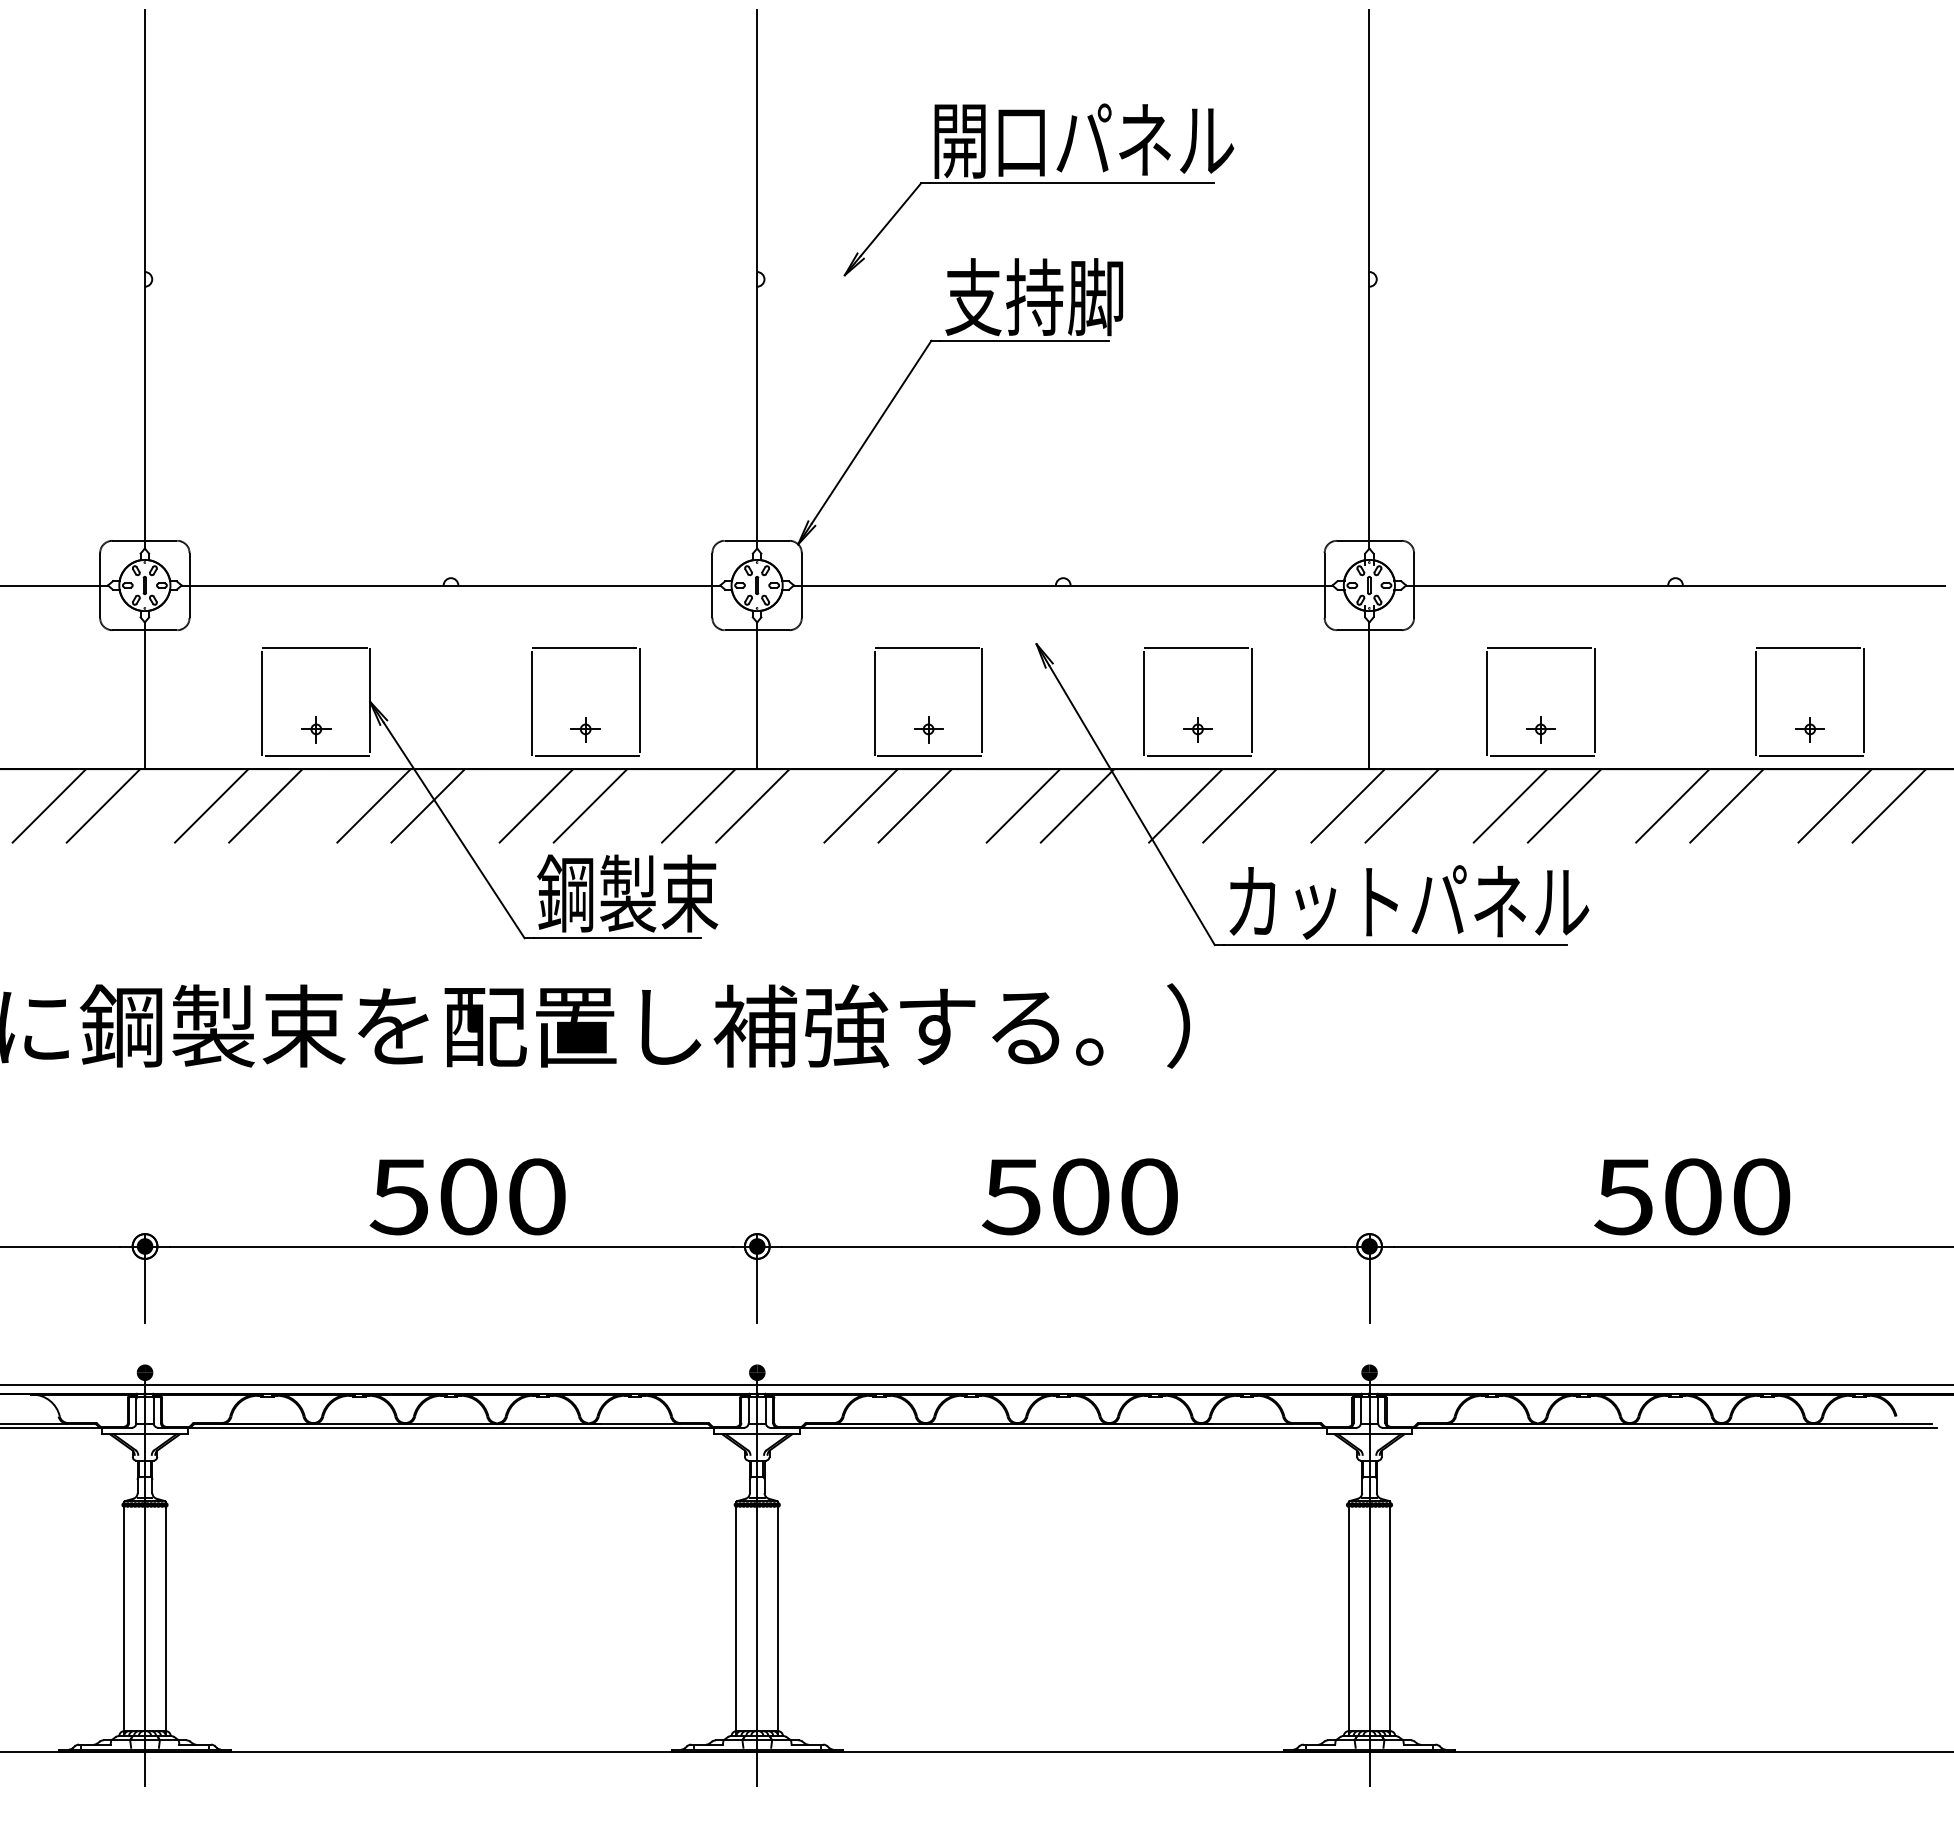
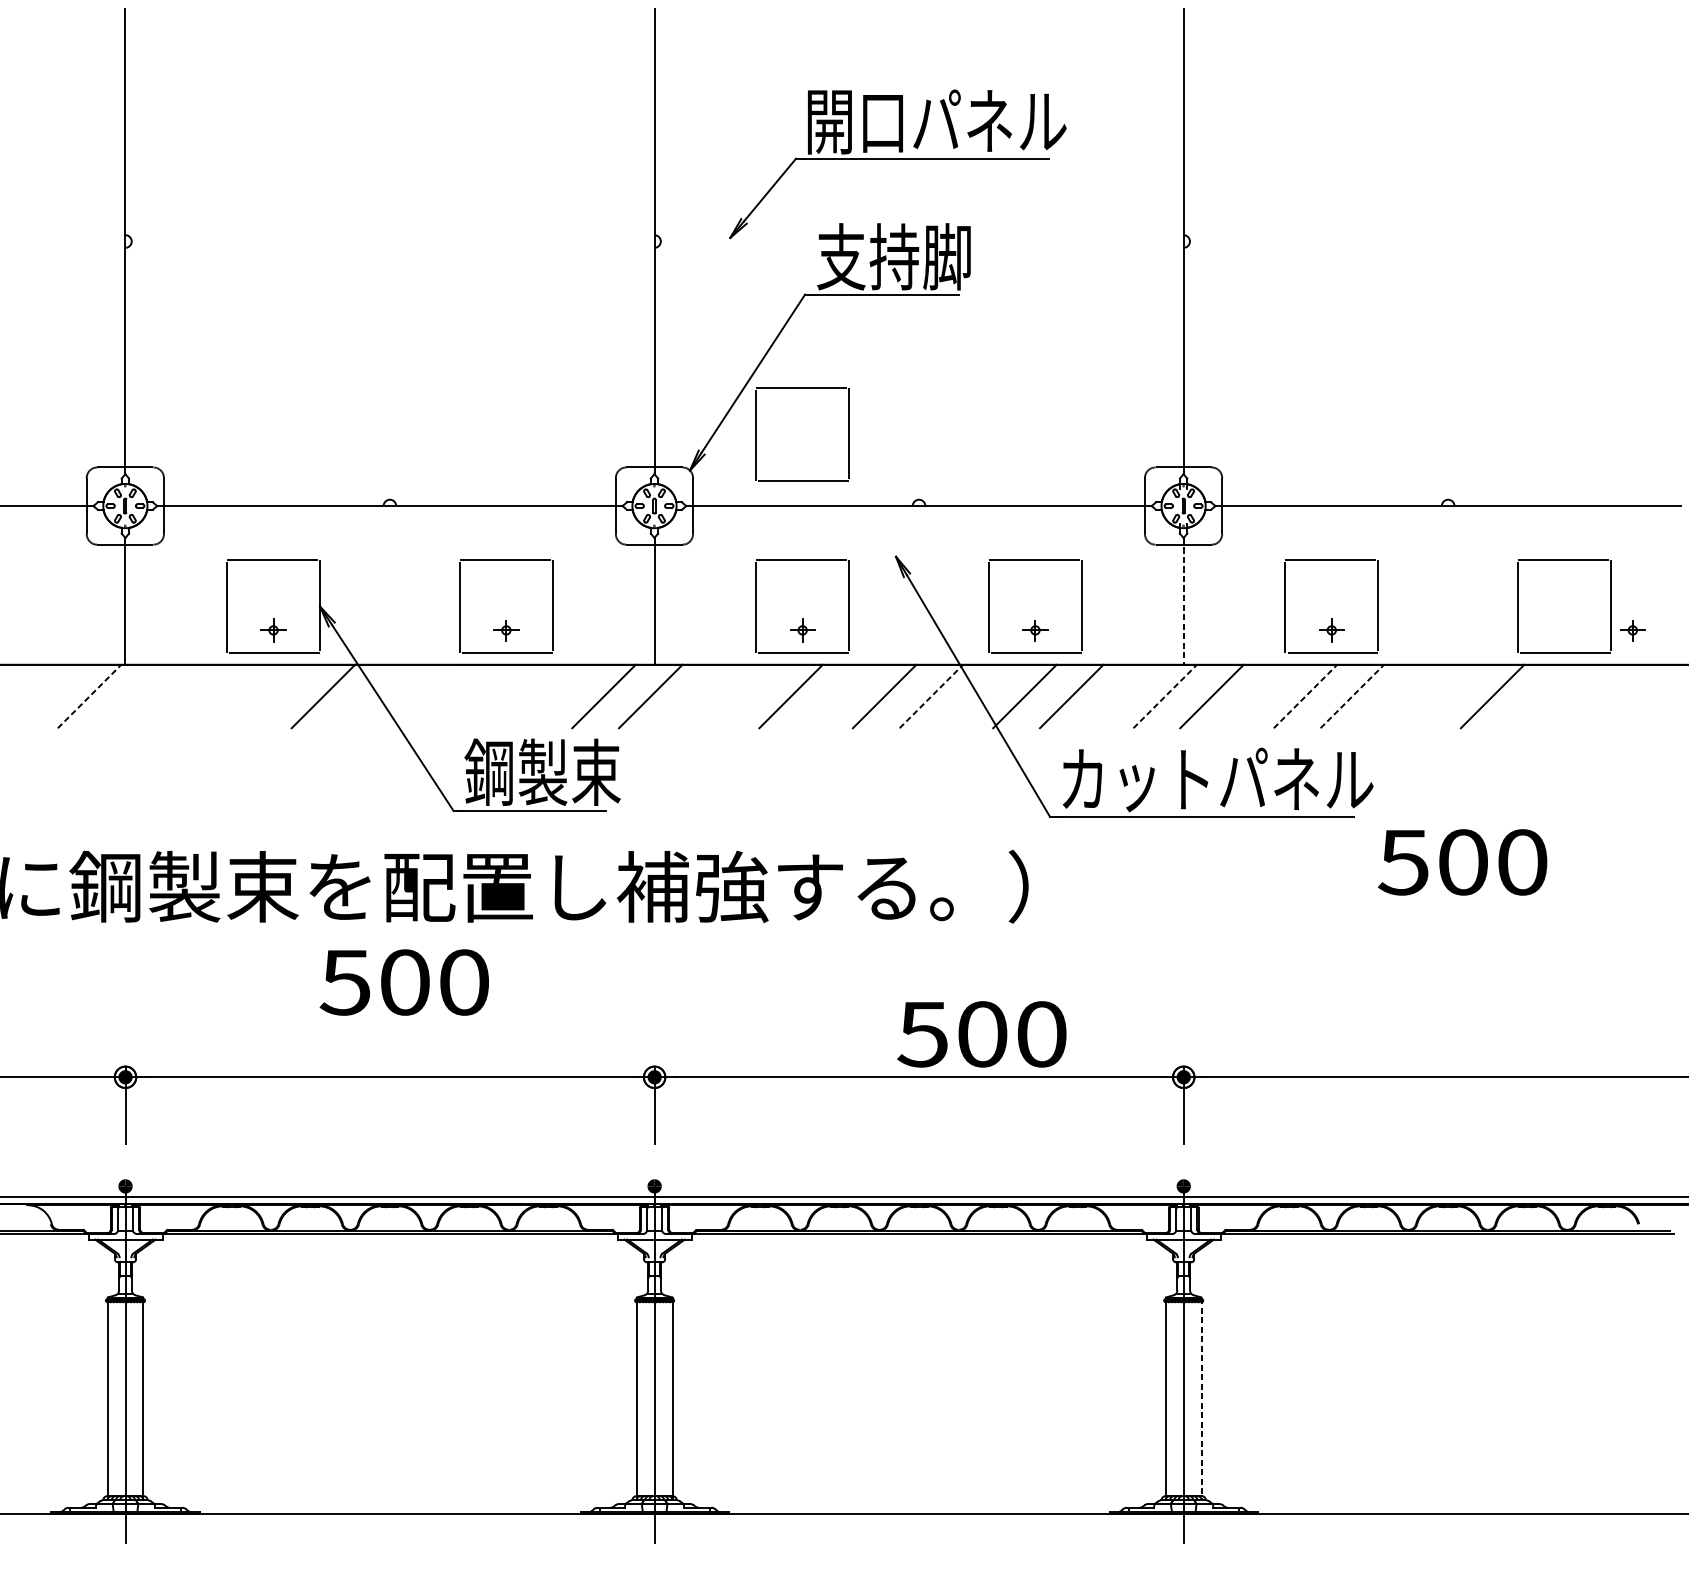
part: (928, 449) -> (802, 388), added
line: (1369, 696) -> (1183, 601), solid -> dashed
part: (1809, 729) -> (1632, 630), moved
line: (49, 805) -> (42, 696), removed
line: (103, 805) -> (89, 696), solid -> dashed
line: (211, 805) -> (182, 696), removed
line: (265, 805) -> (229, 696), removed
line: (427, 805) -> (369, 696), removed
line: (536, 805) -> (463, 696), removed
line: (590, 805) -> (510, 696), removed
line: (860, 805) -> (743, 696), removed
line: (1077, 805) -> (931, 696), solid -> dashed
line: (1348, 805) -> (1165, 696), solid -> dashed
line: (1510, 805) -> (1305, 696), solid -> dashed
line: (1564, 805) -> (1352, 696), solid -> dashed
line: (1672, 805) -> (1445, 696), removed
line: (1834, 805) -> (1585, 696), removed
line: (1889, 805) -> (1633, 696), removed
text: (467, 1196) -> (404, 982), moved
text: (1079, 1196) -> (981, 1034), moved
text: (1692, 1196) -> (1462, 862), moved
line: (1390, 1619) -> (1201, 1399), solid -> dashed

